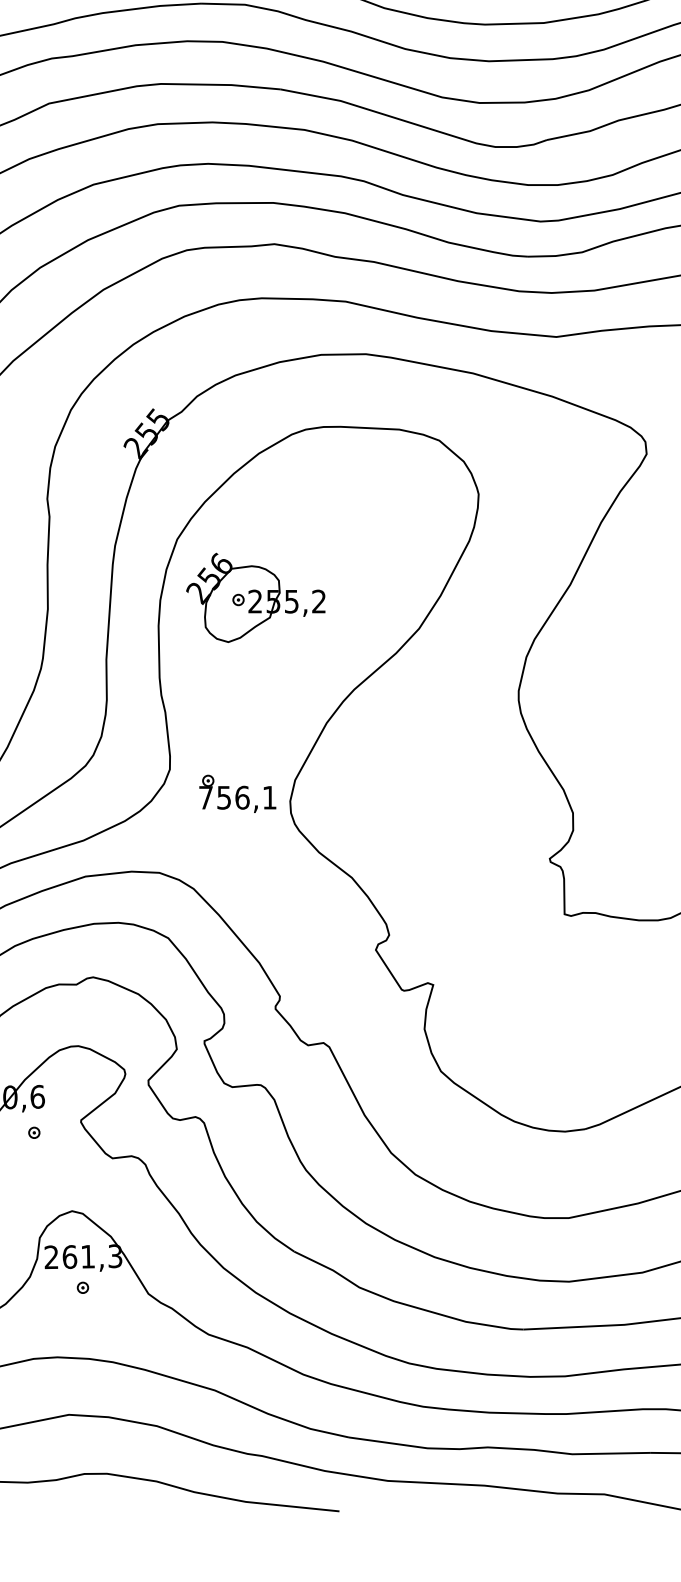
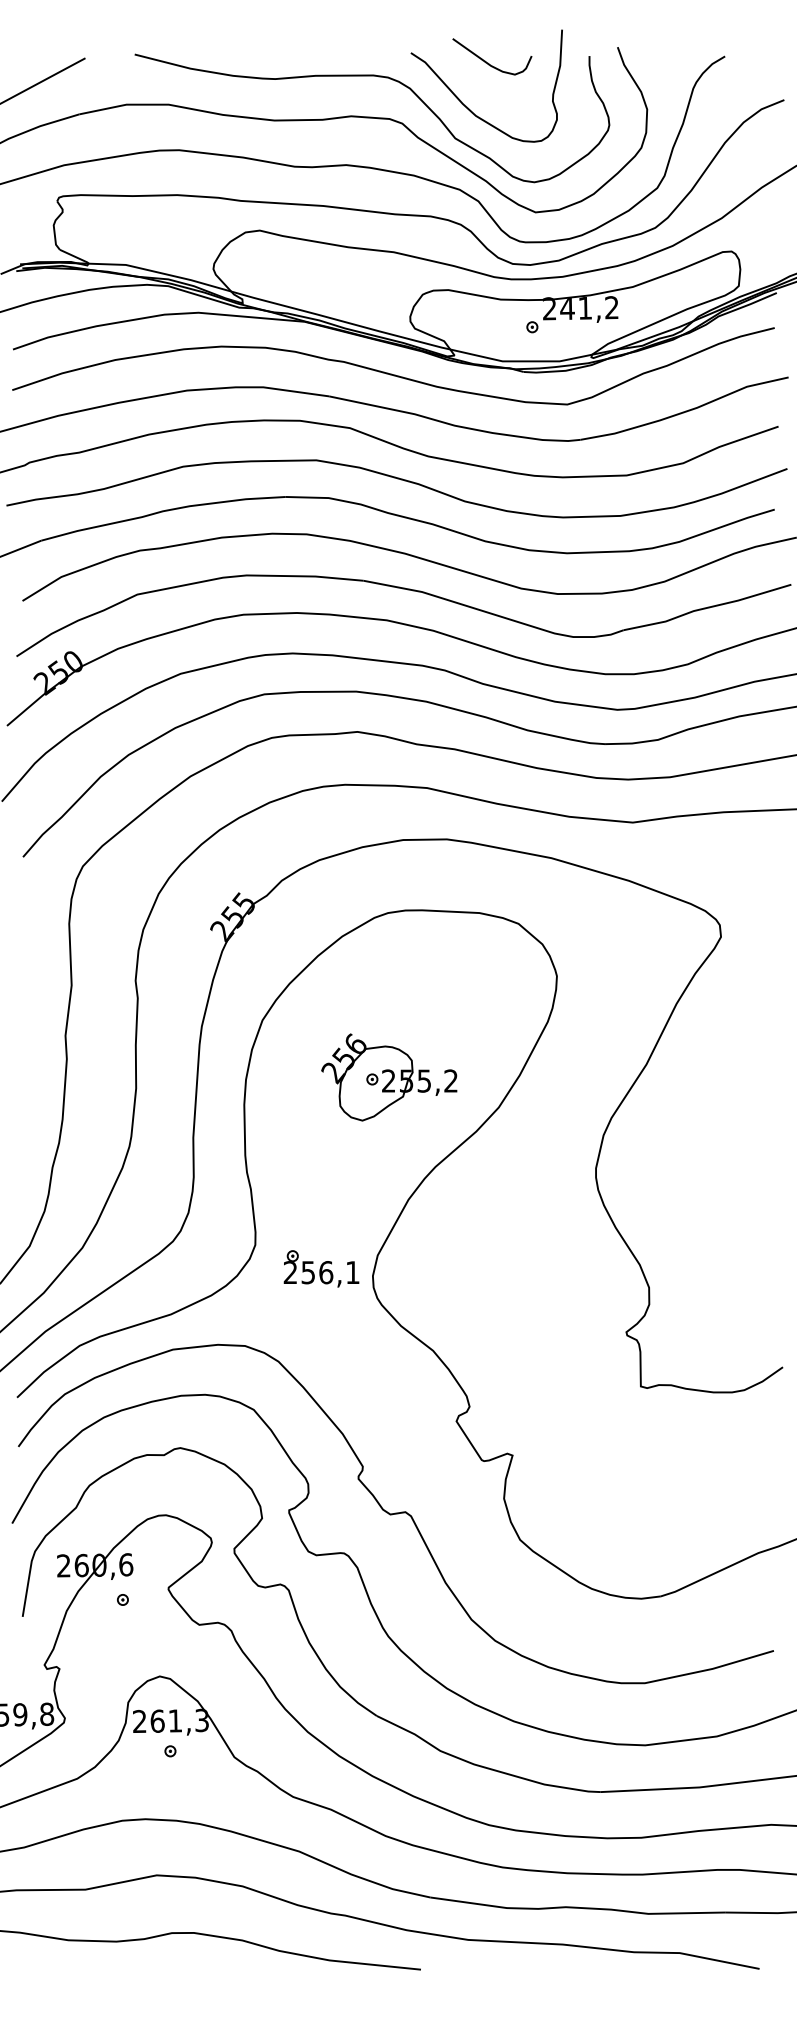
part: (256, 597) -> (389, 1077), moved
text: (205, 797) -> (290, 1272), 756,1 -> 256,1

